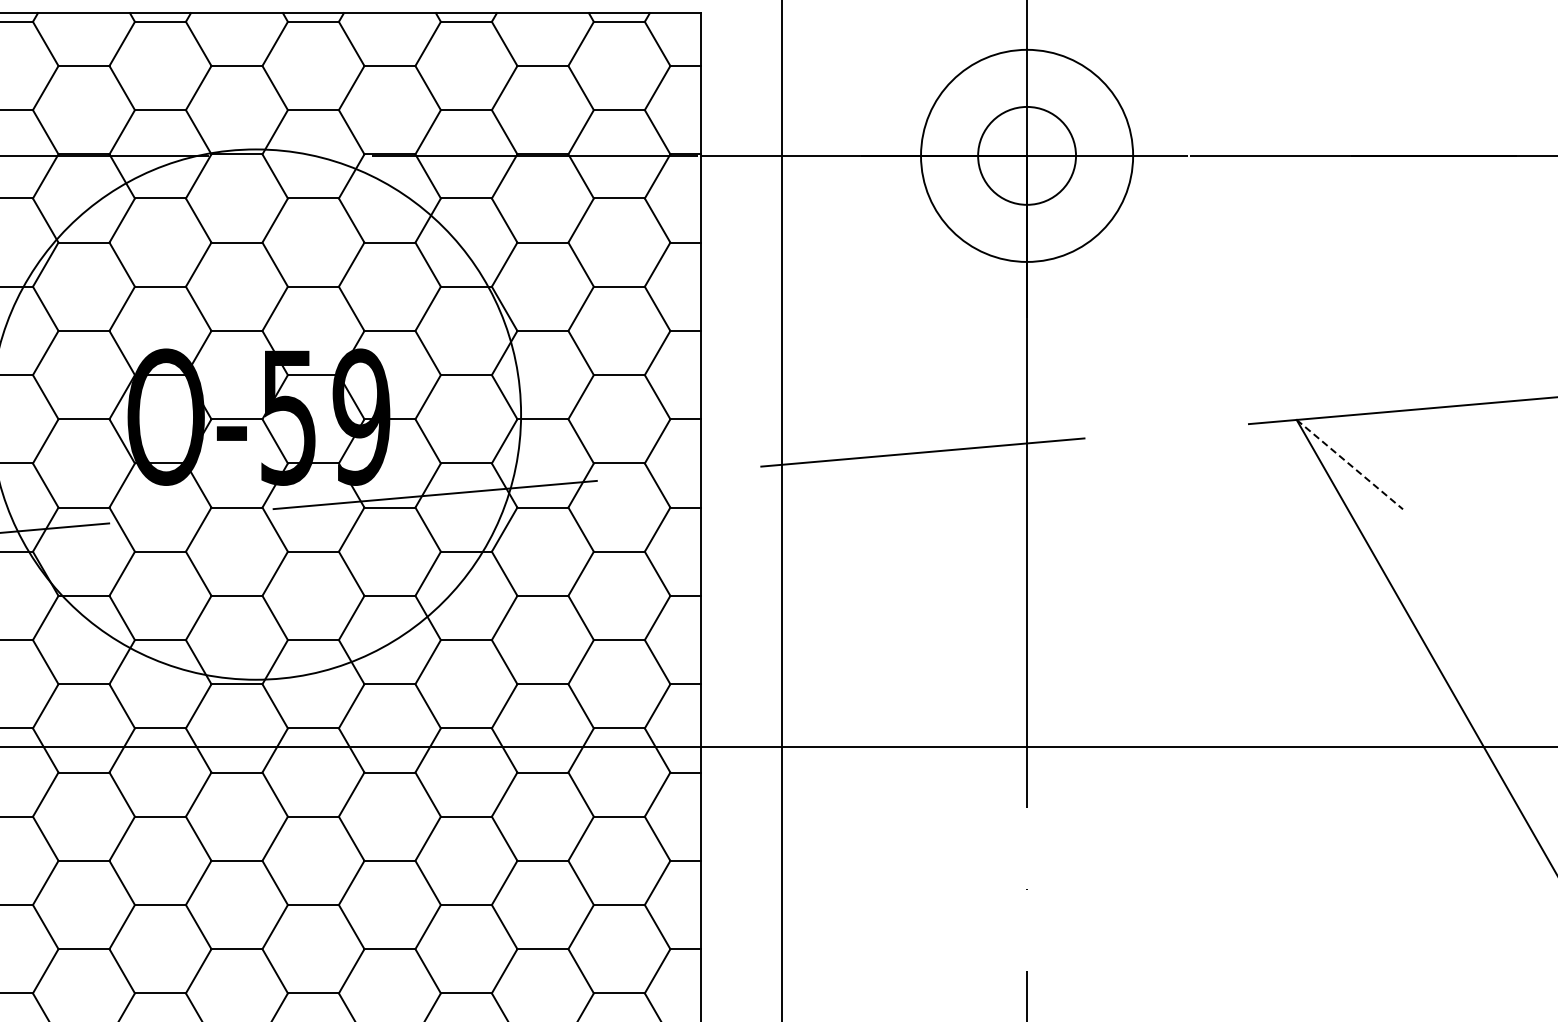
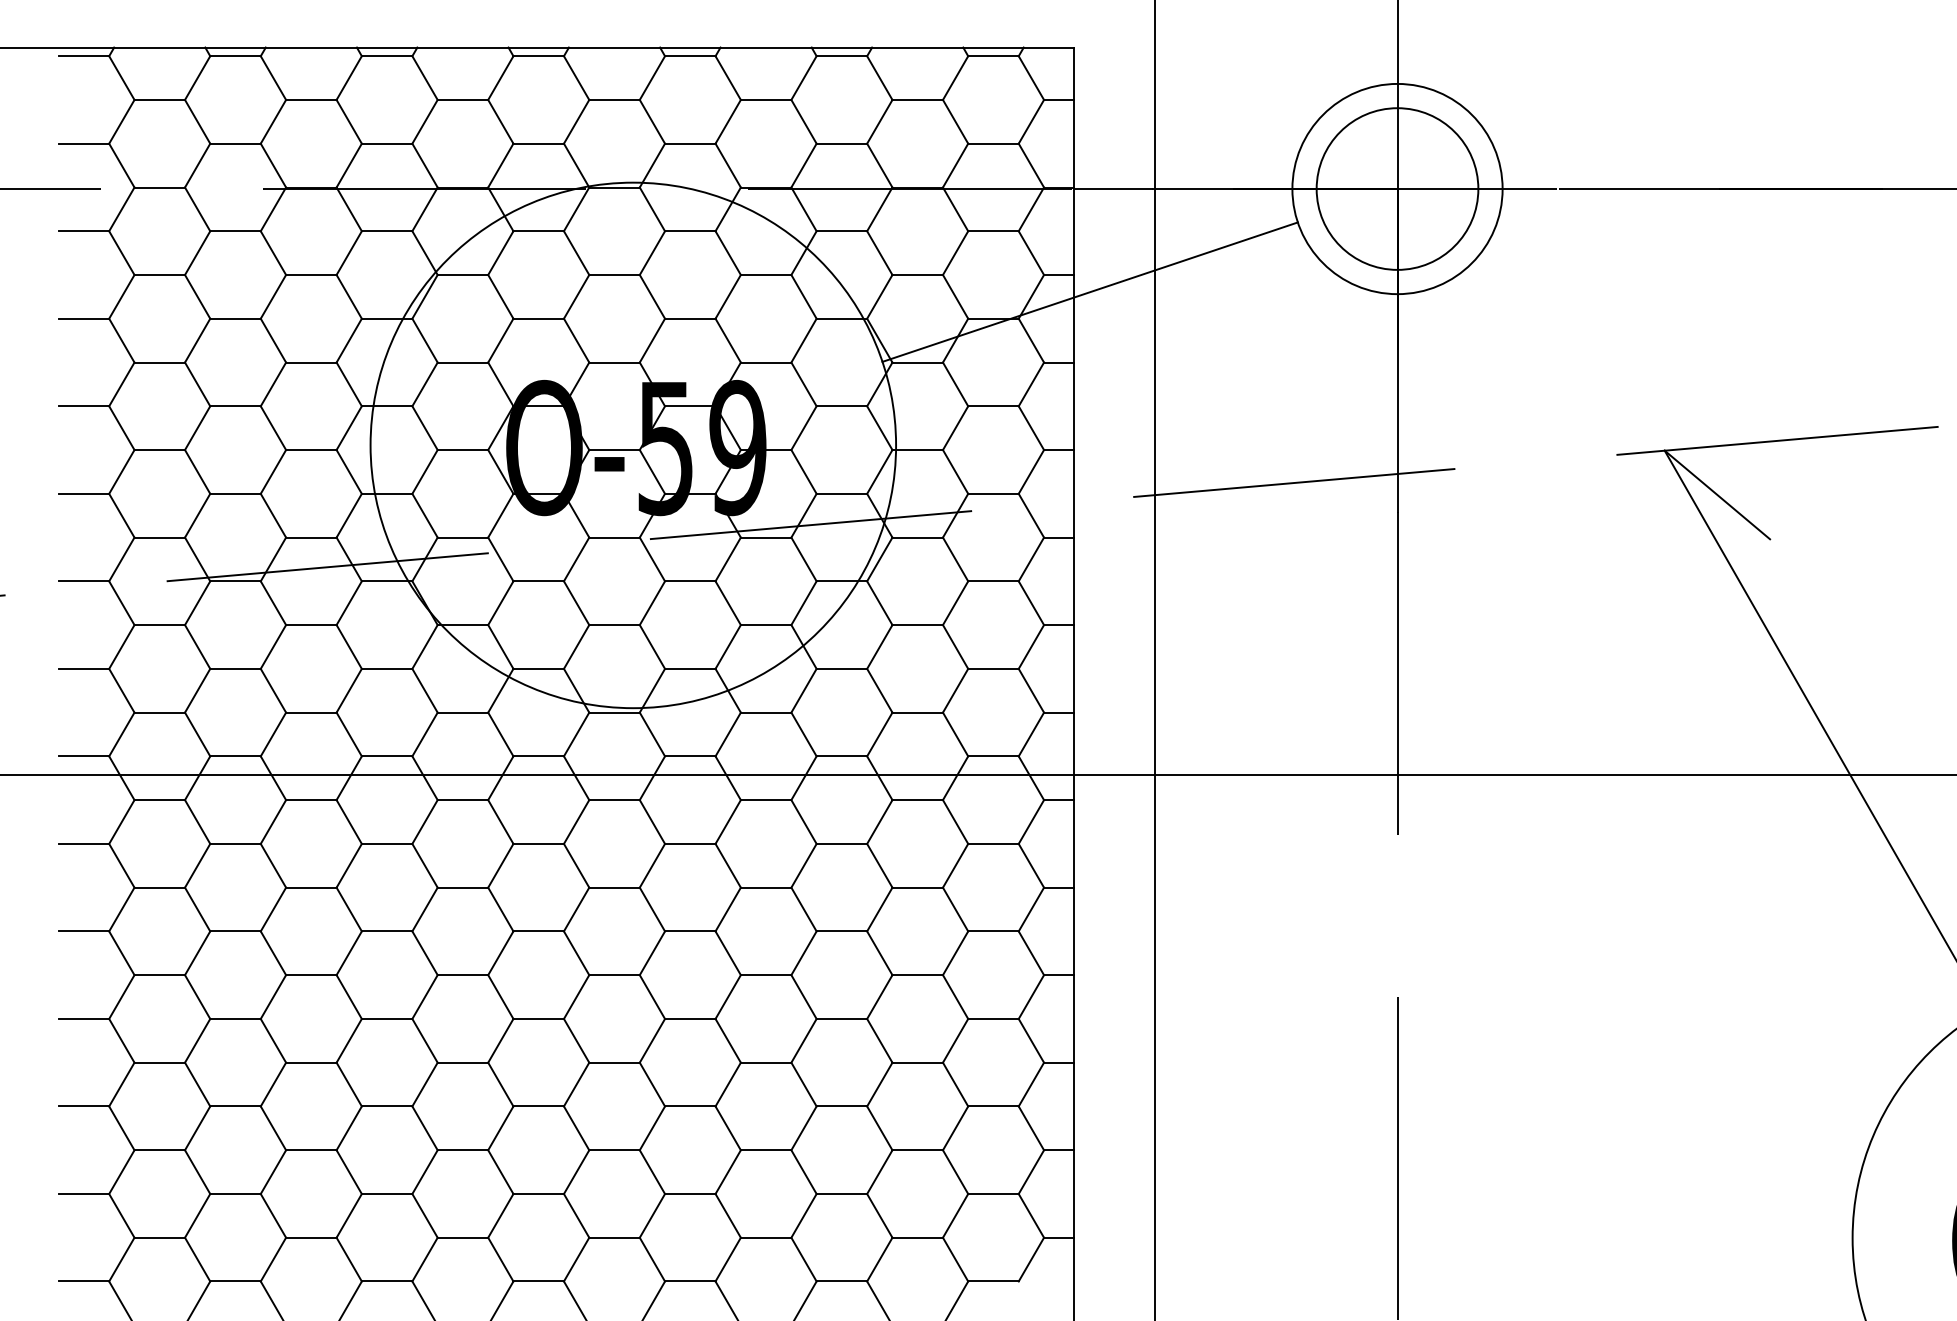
circle: (1027, 155) -> (1397, 188), size x1.67
line: (716, 259) -> (1089, 291), added
line: (1349, 464) -> (1717, 494), dashed -> solid

